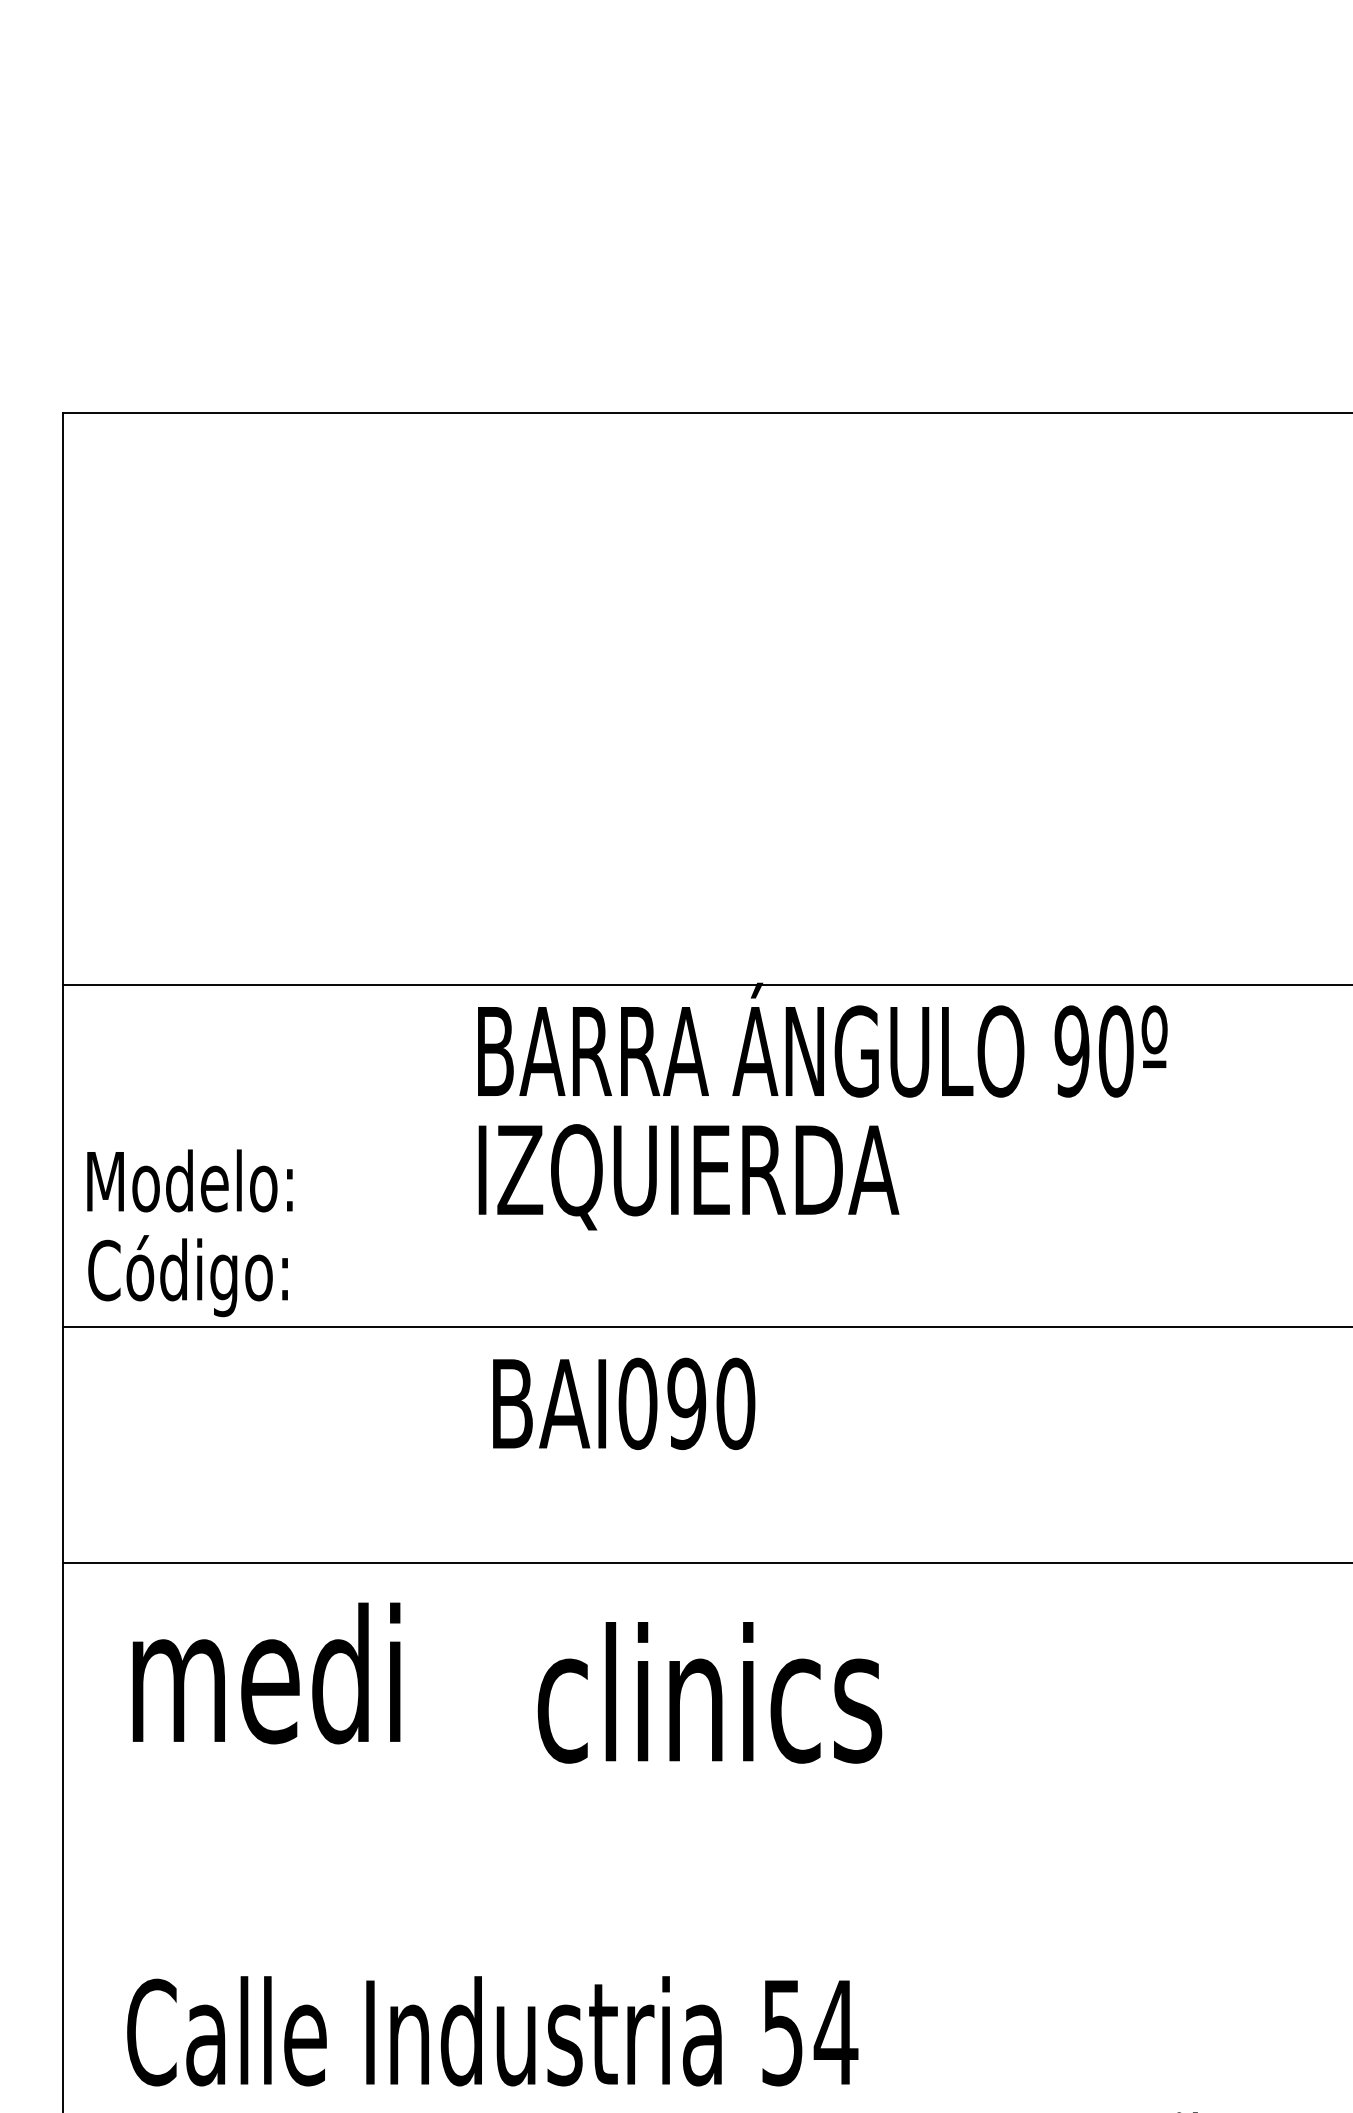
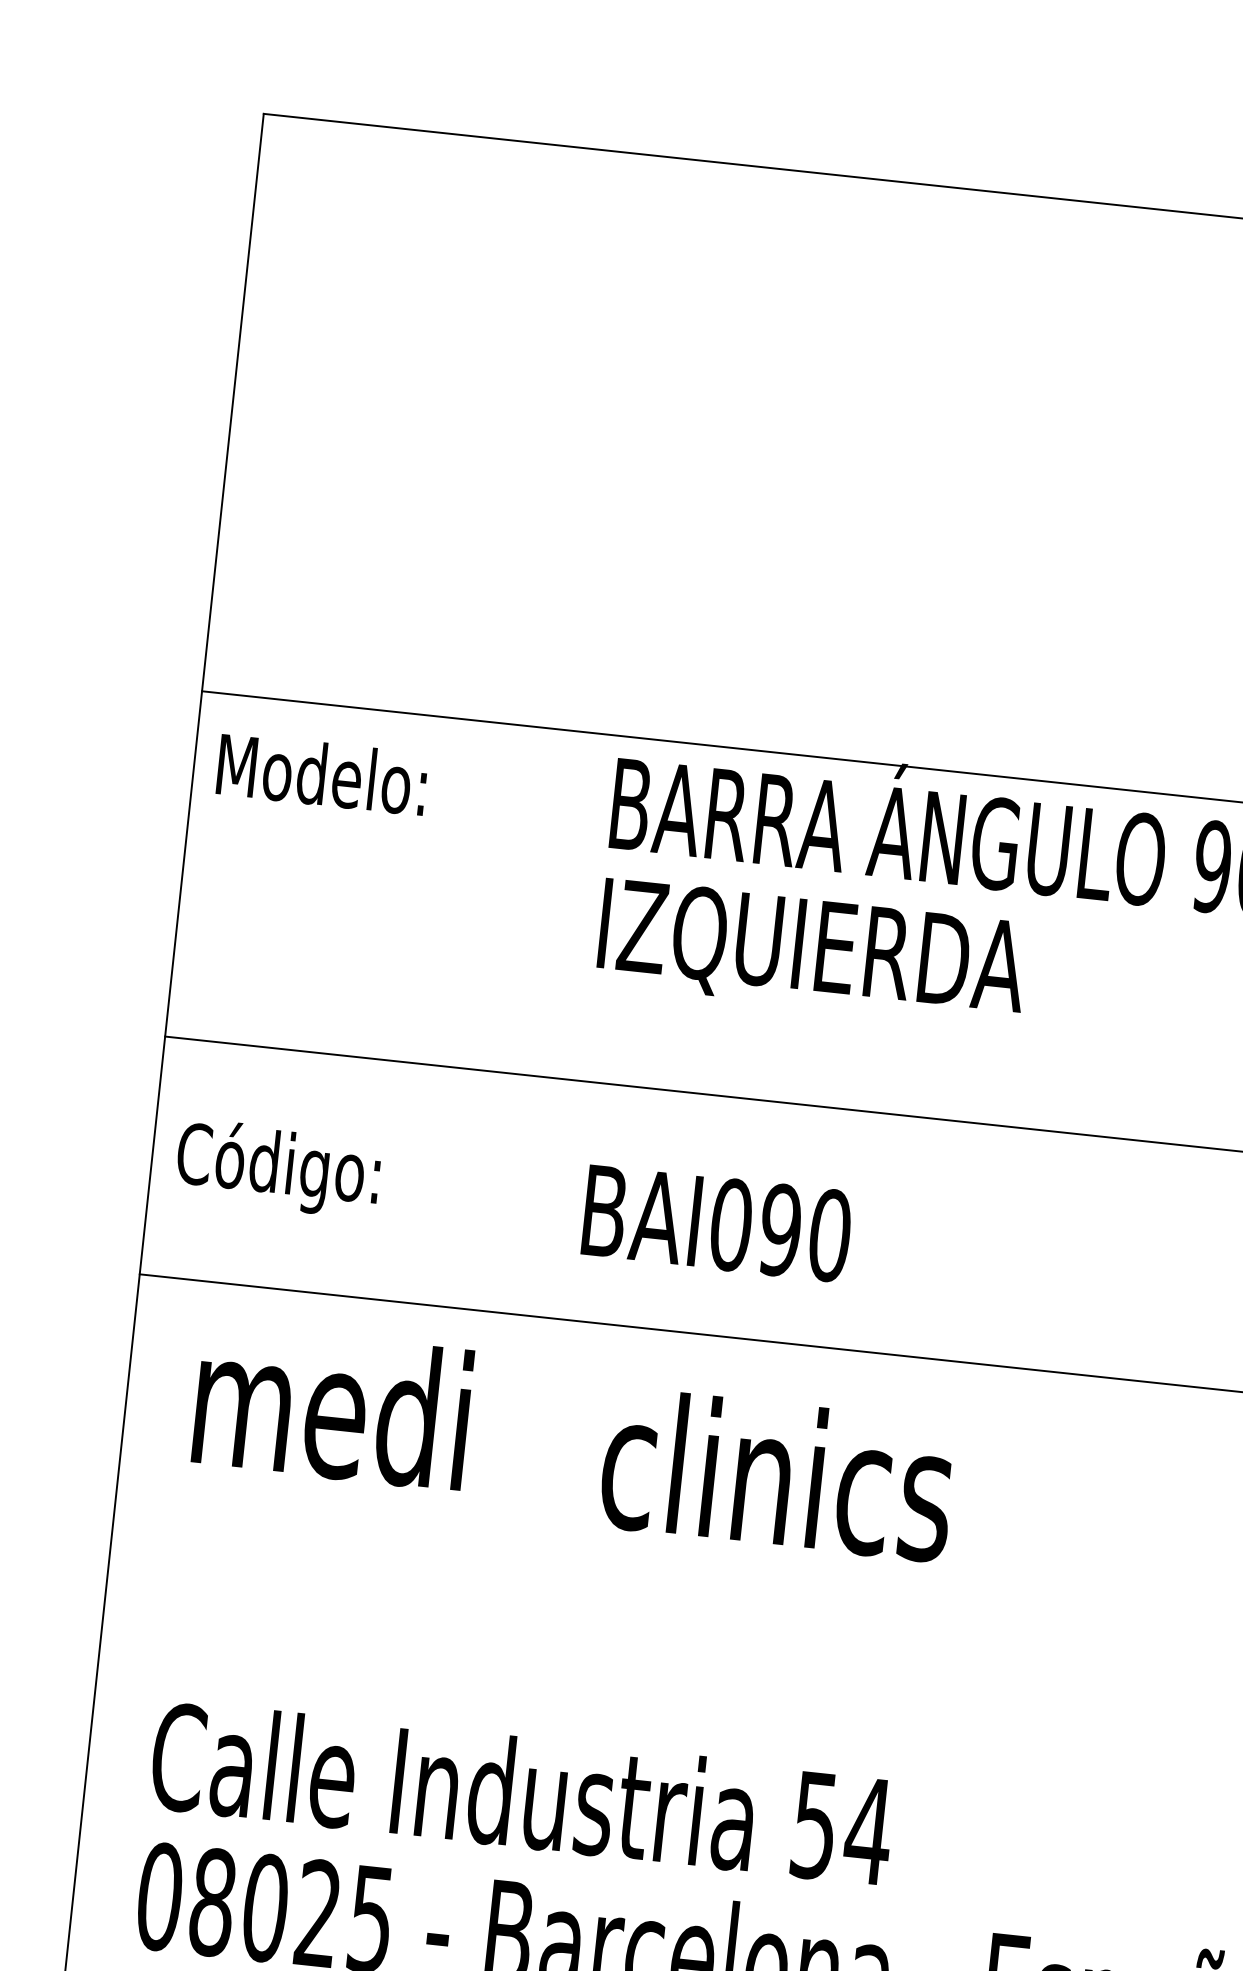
text: (189, 1180) -> (321, 773), moved
text: (187, 1276) -> (277, 1169), moved
text: (624, 1403) -> (717, 1223), moved

